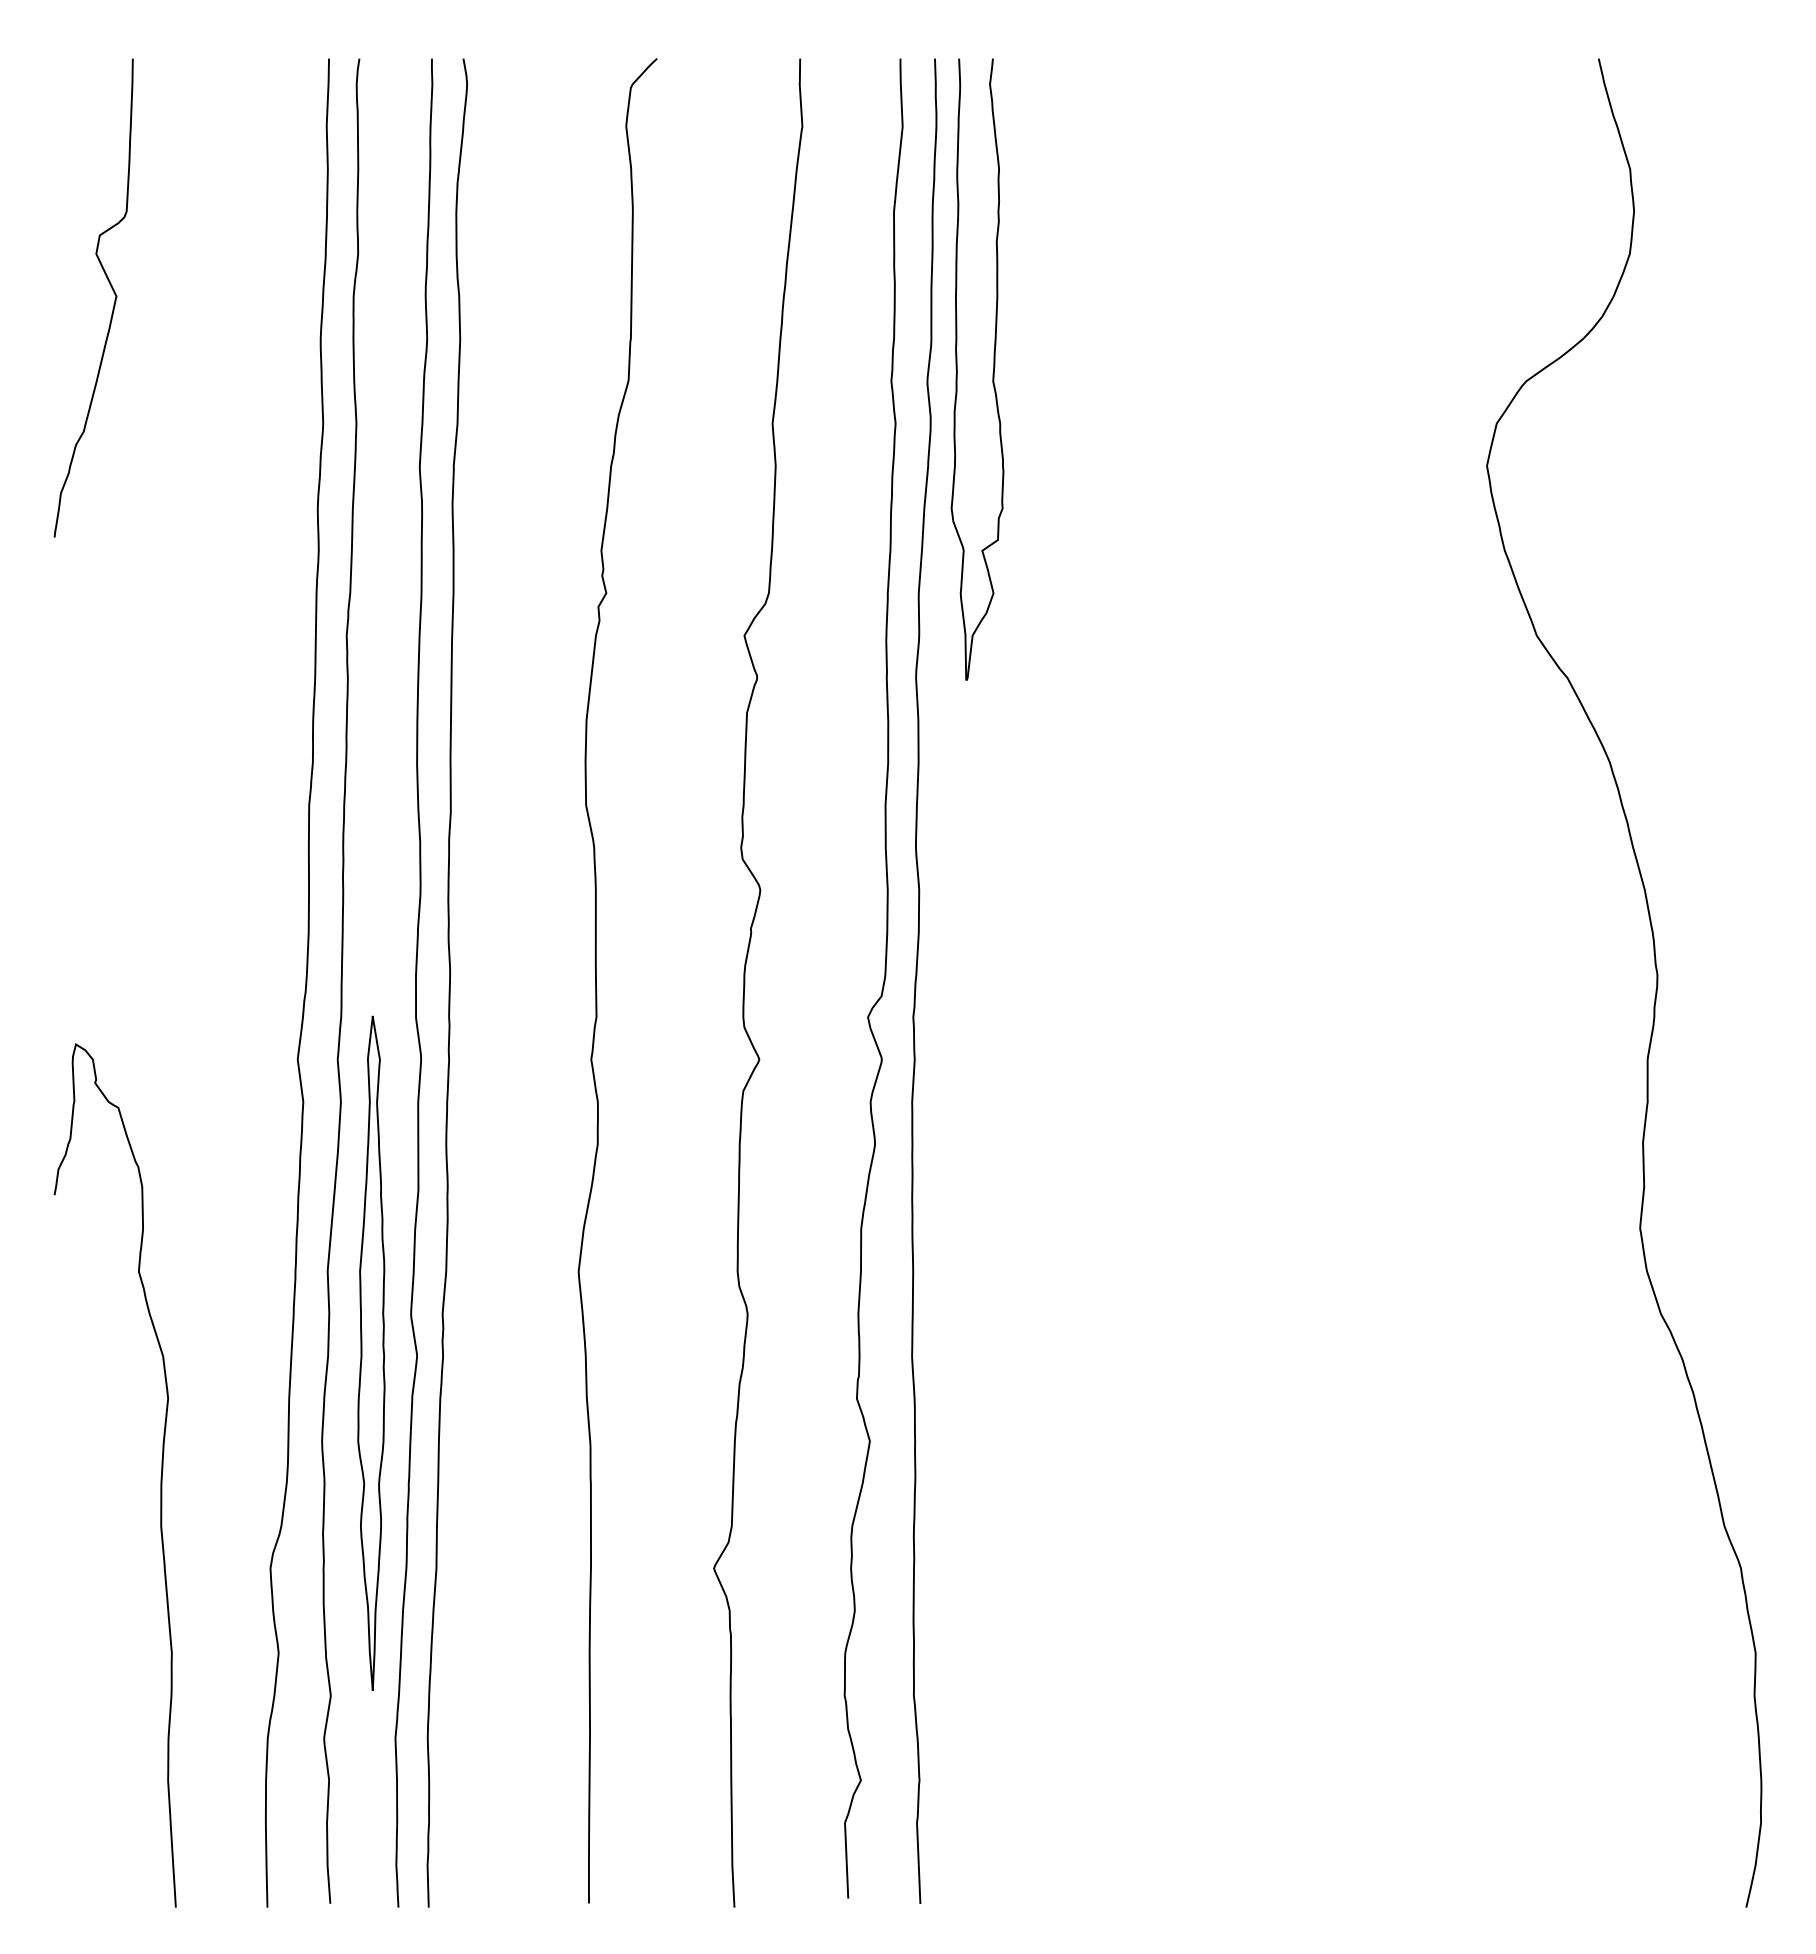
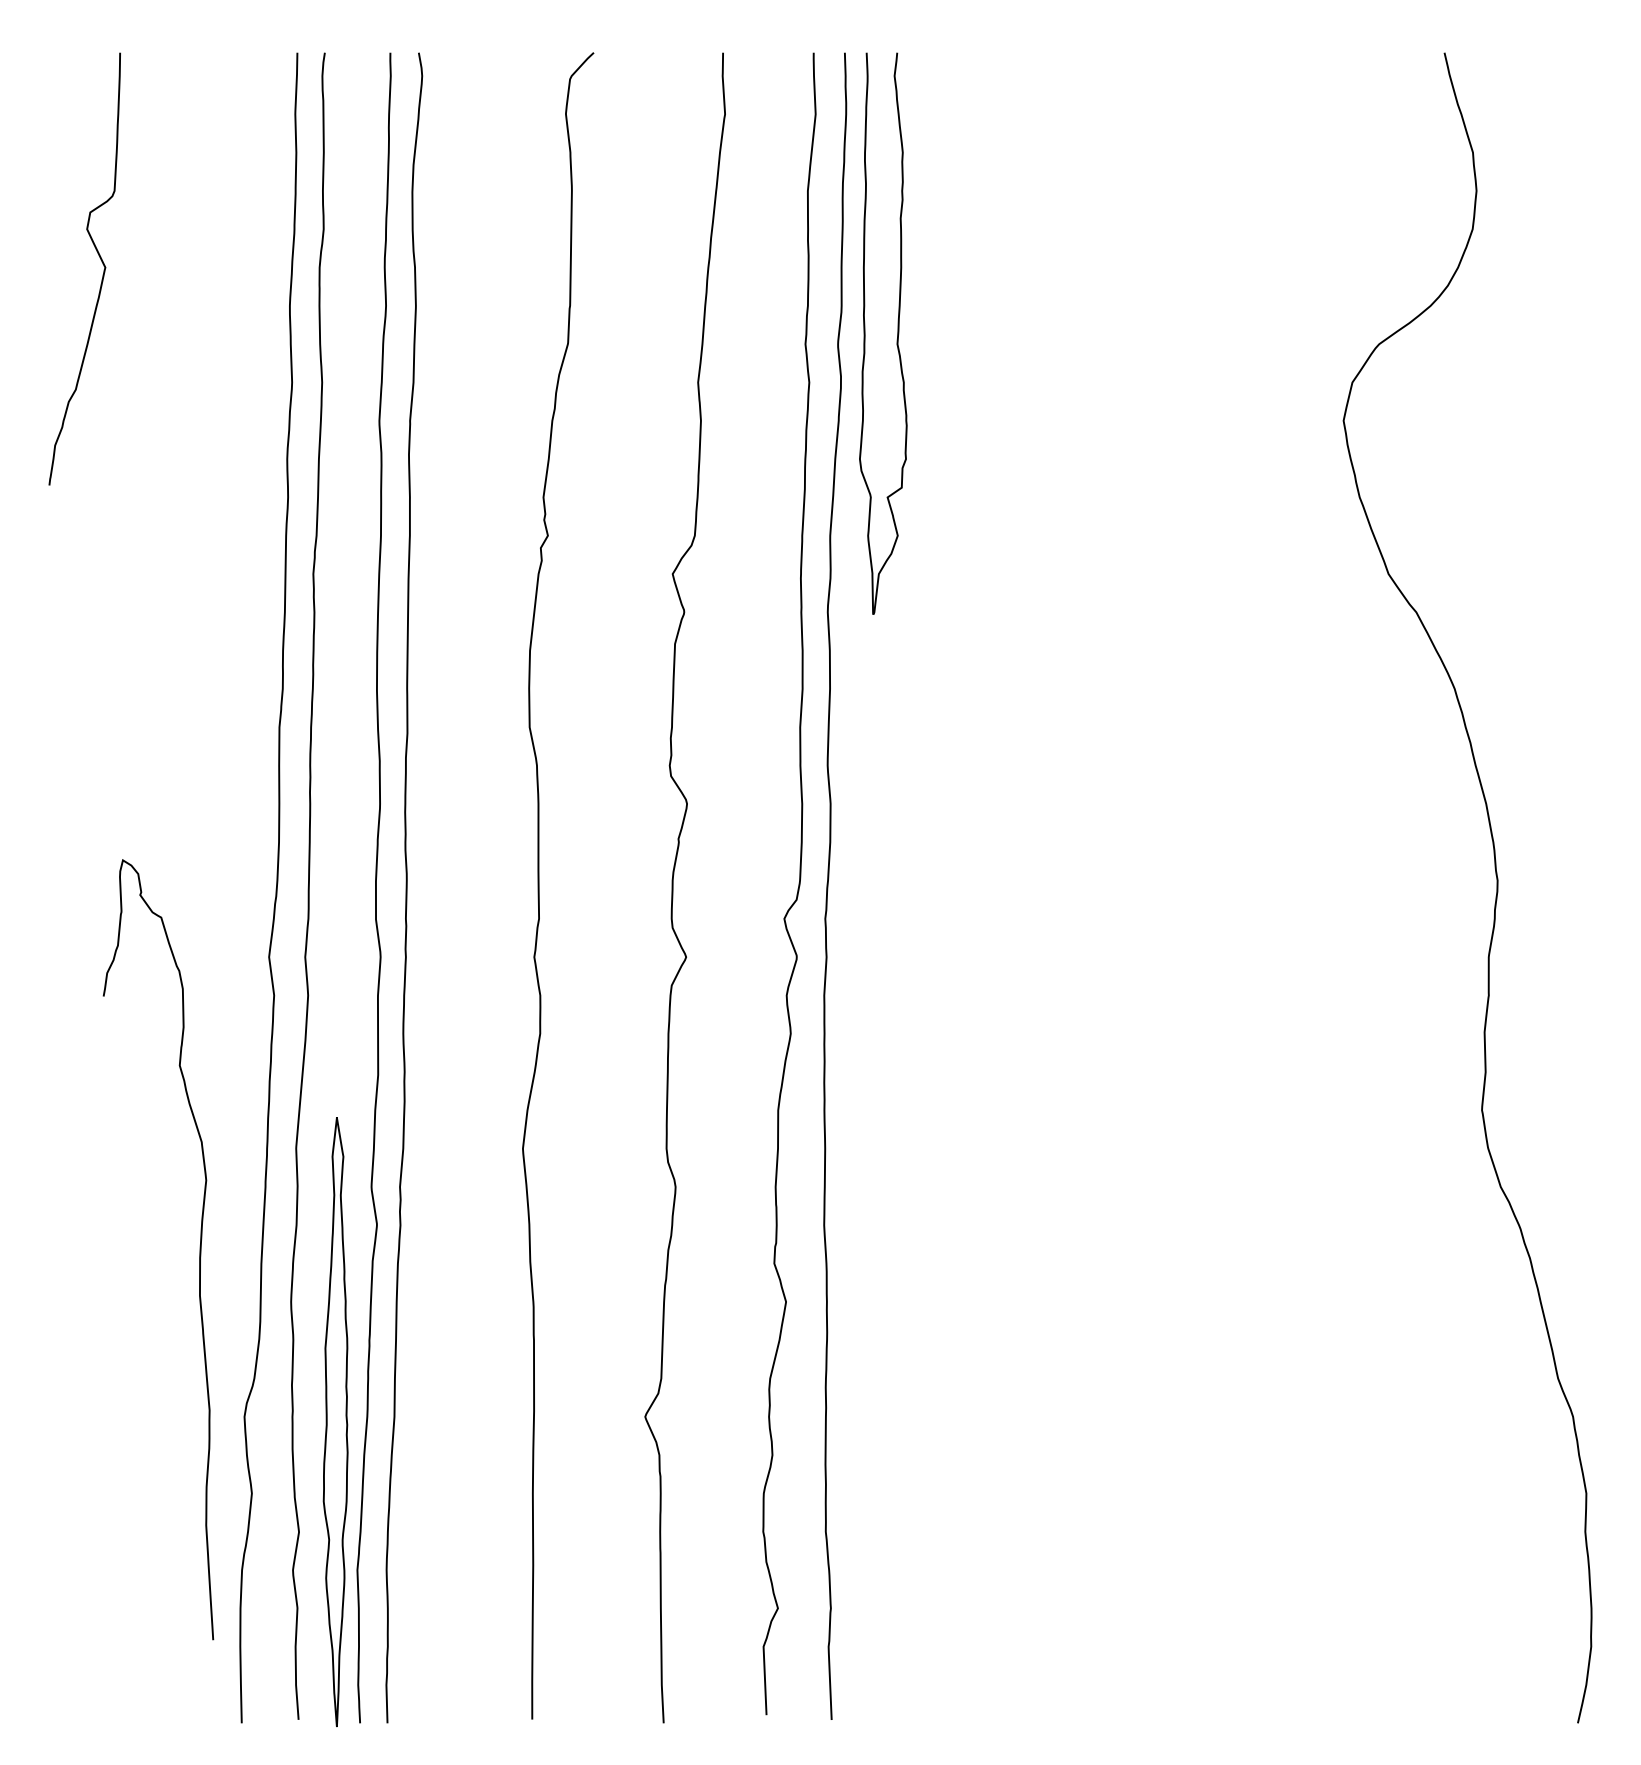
part: (371, 1352) -> (335, 1421), moved
curve: (160, 1476) -> (199, 1250), moved

